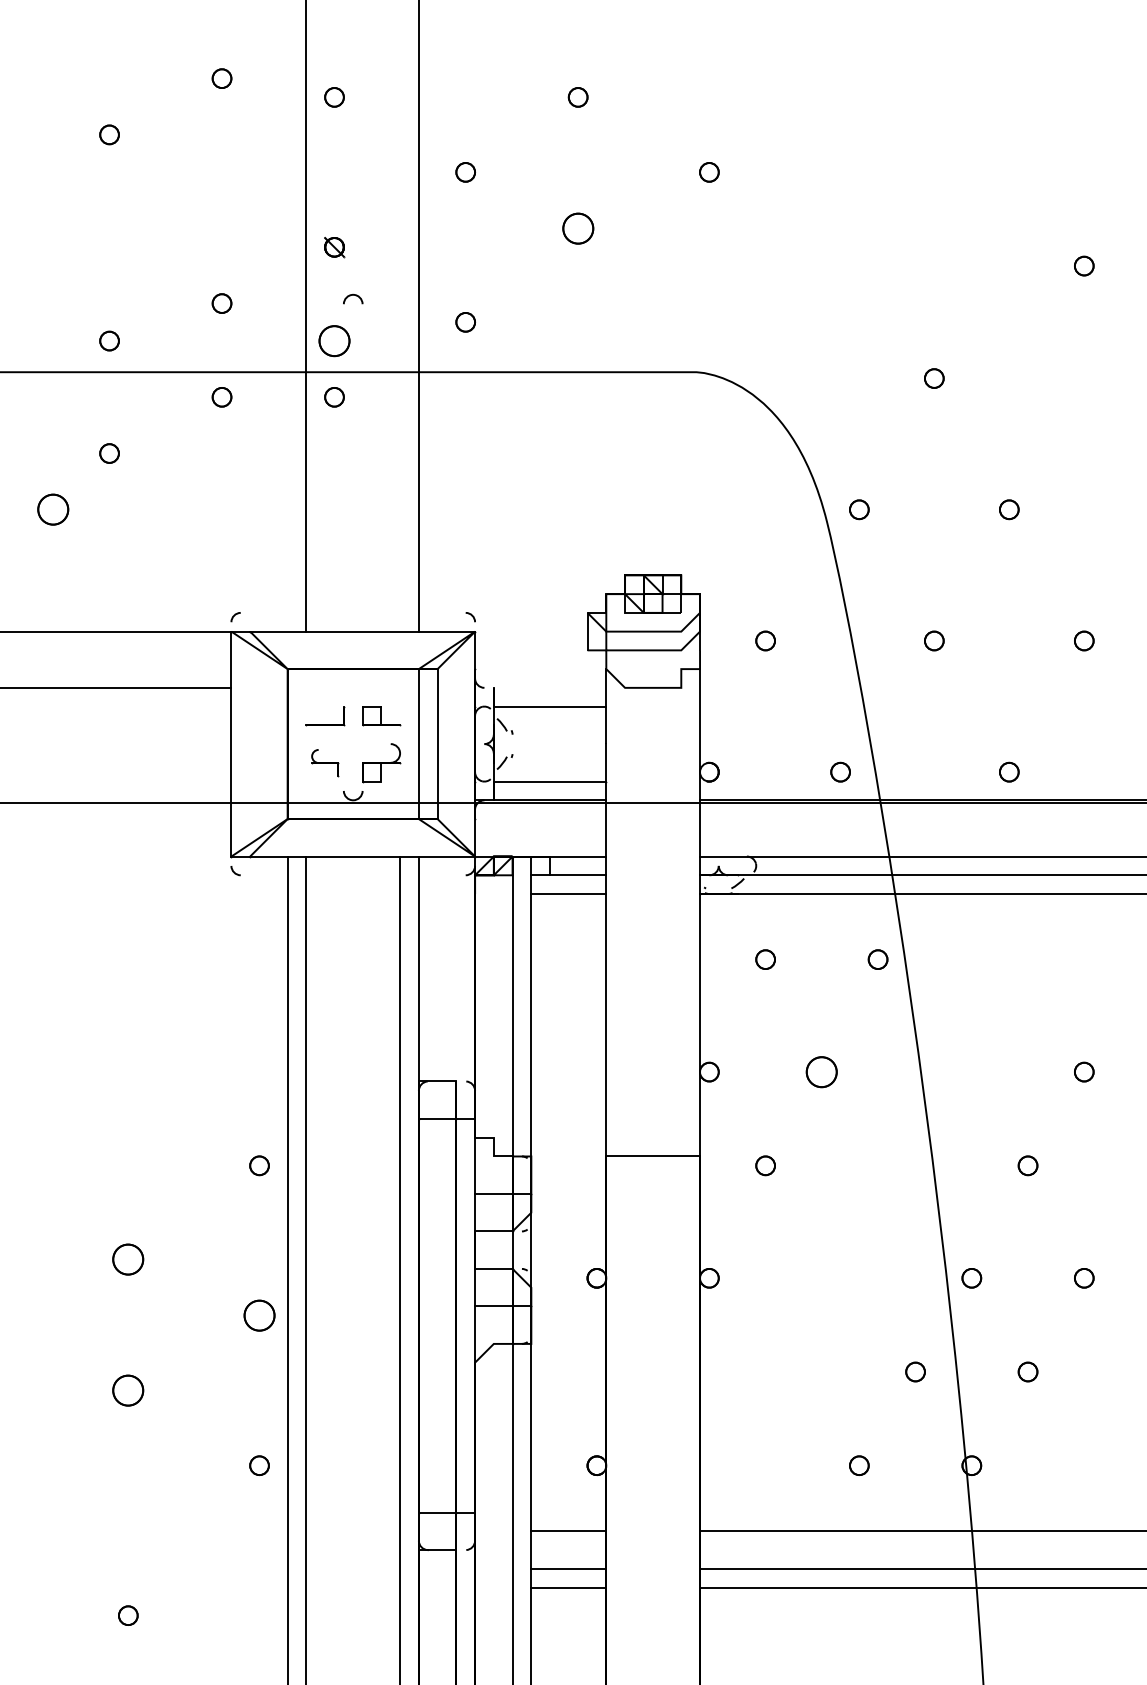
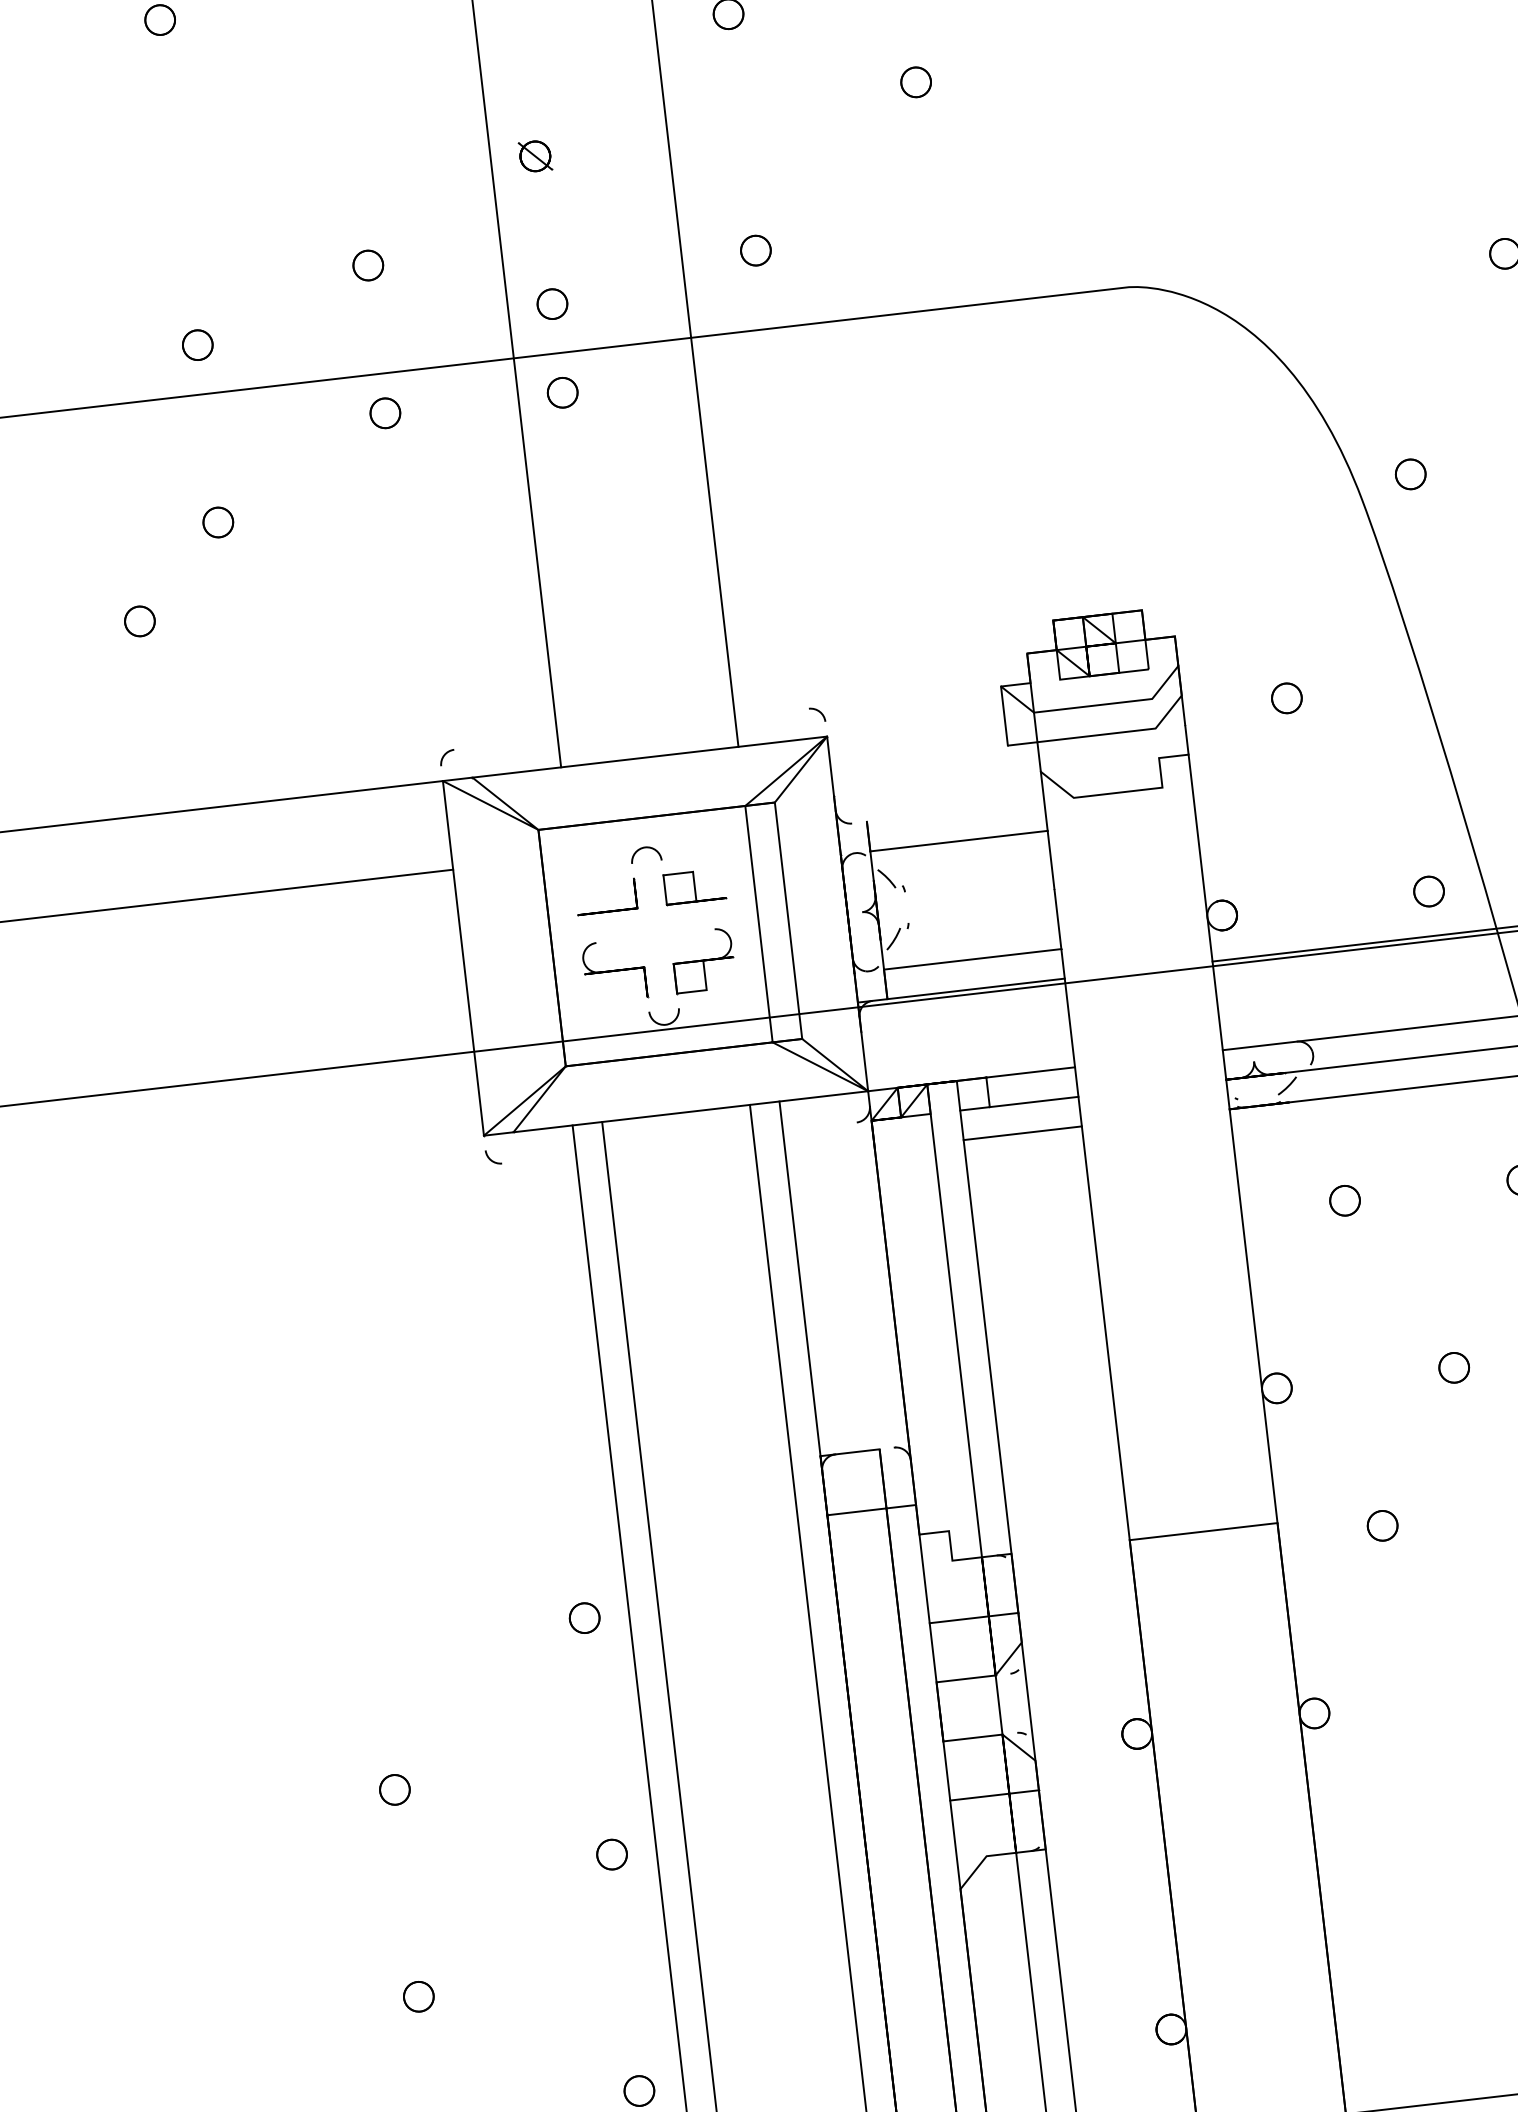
part: (577, 228) -> (915, 82), size x0.62
curve: (353, 295) -> (645, 848), moved
part: (334, 340) -> (552, 303), size x0.62
part: (53, 509) -> (140, 620), size x0.62
part: (325, 763) -> (615, 971), size x1.43
part: (821, 1071) -> (1453, 1366), size x0.62
part: (128, 1259) -> (395, 1789), size x0.62
part: (259, 1315) -> (611, 1854), size x0.62
part: (128, 1390) -> (419, 1996), size x0.62

